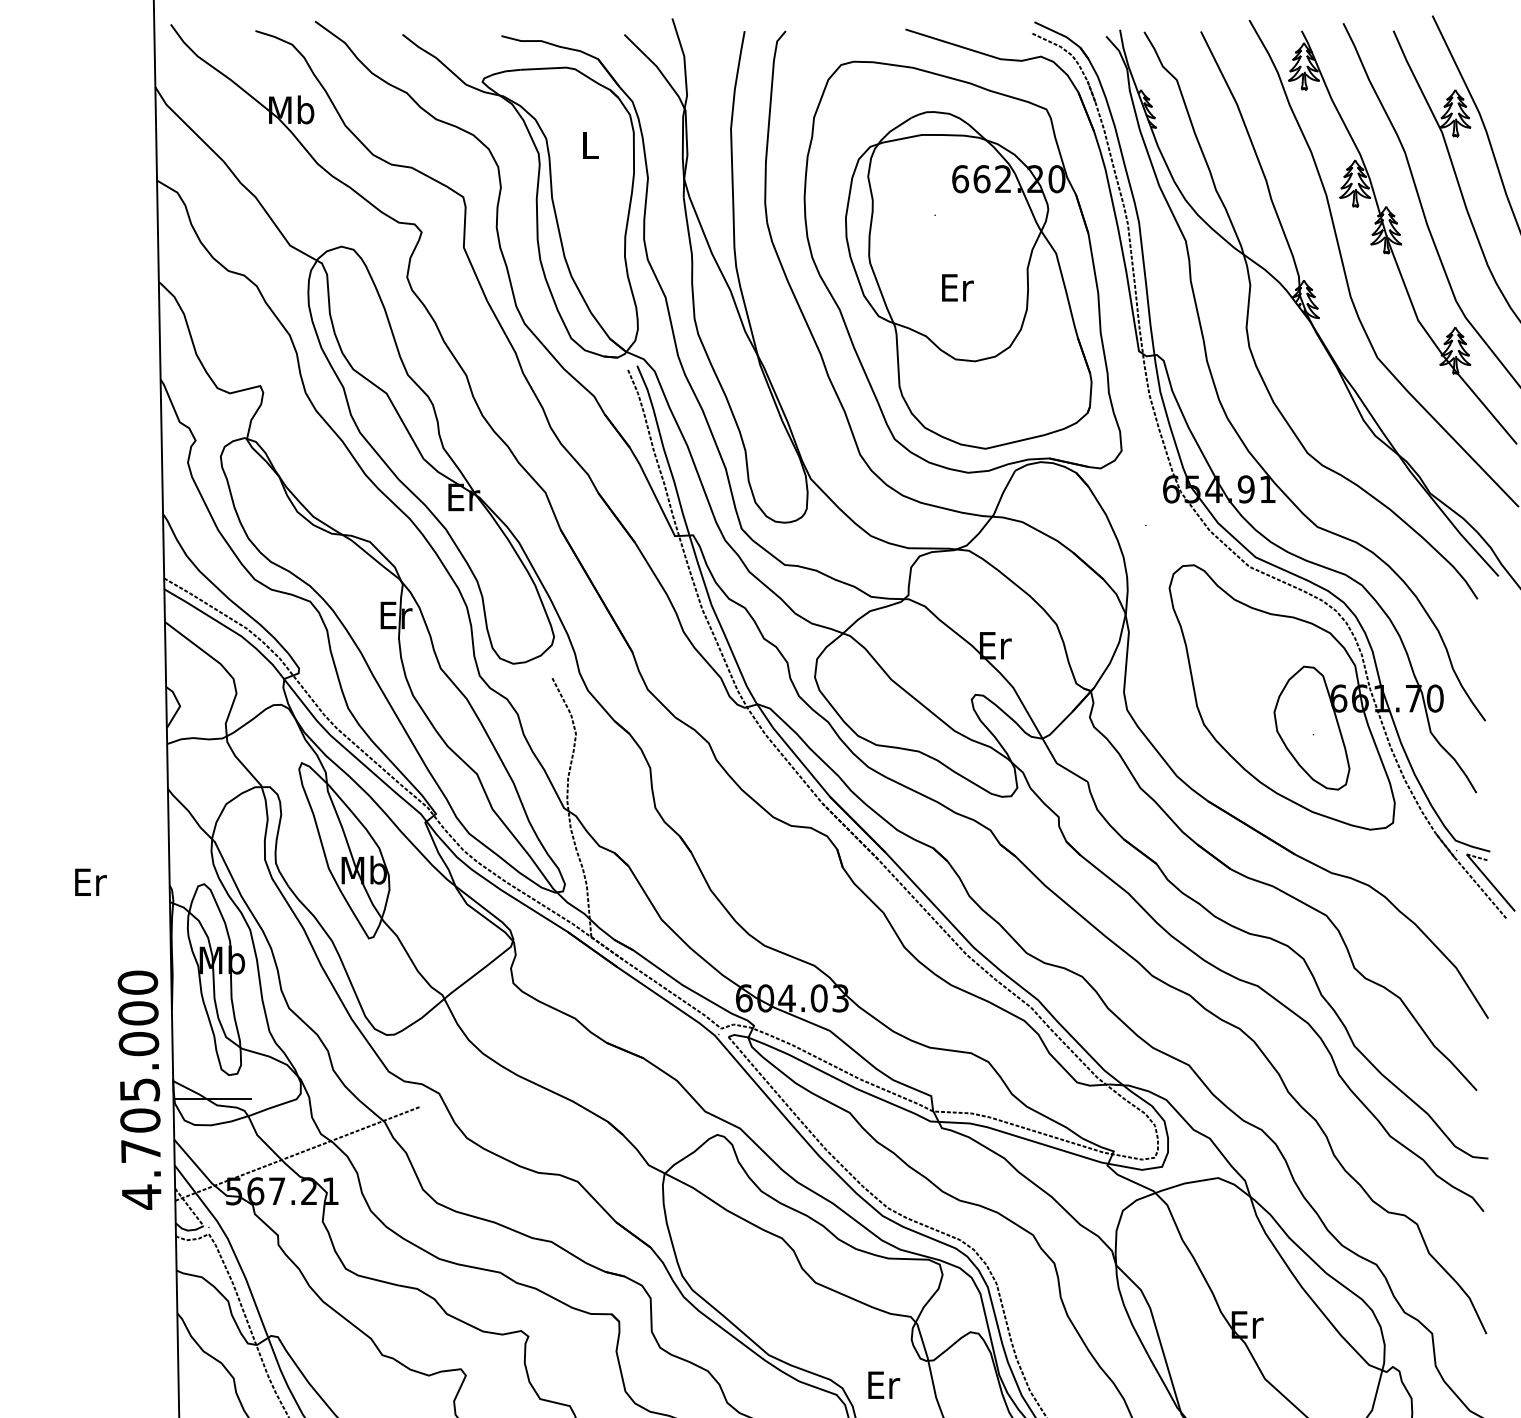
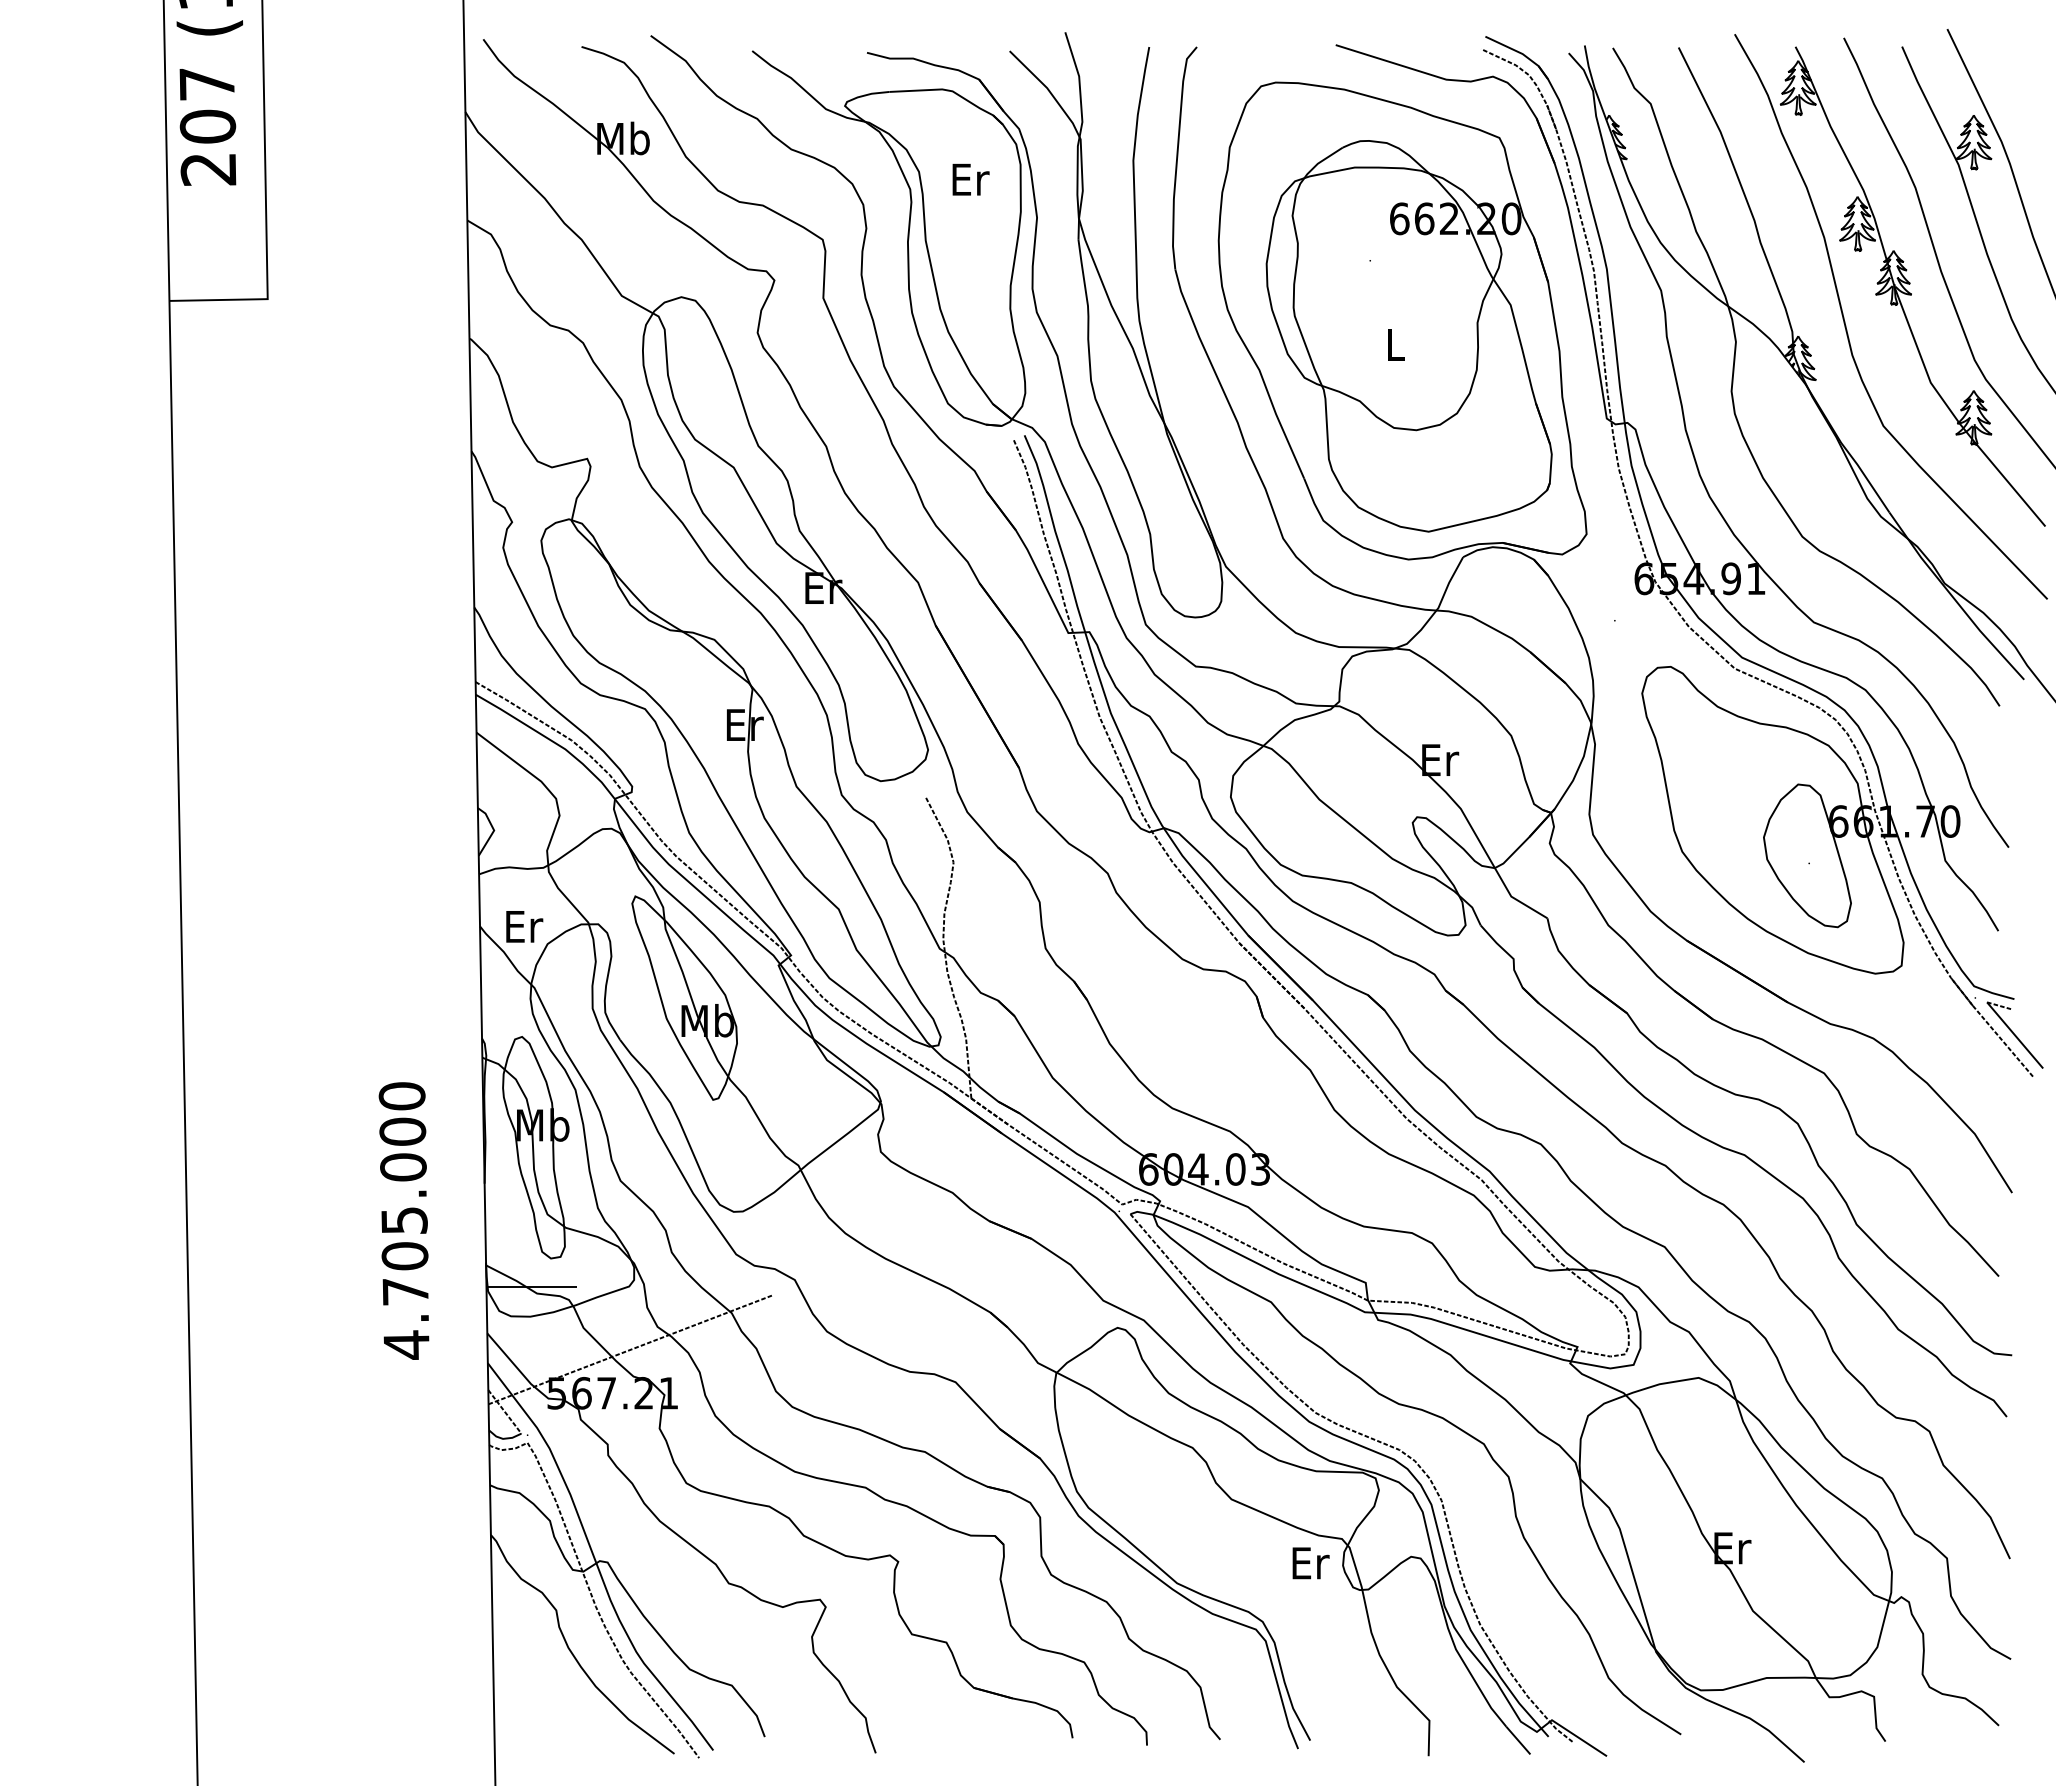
text: (590, 145) -> (970, 179), L -> Er
text: (957, 287) -> (1396, 344), Er -> L
text: (90, 882) -> (524, 926), moved
text: (139, 1089) -> (403, 1220), moved
text: (883, 1385) -> (1310, 1563), moved

